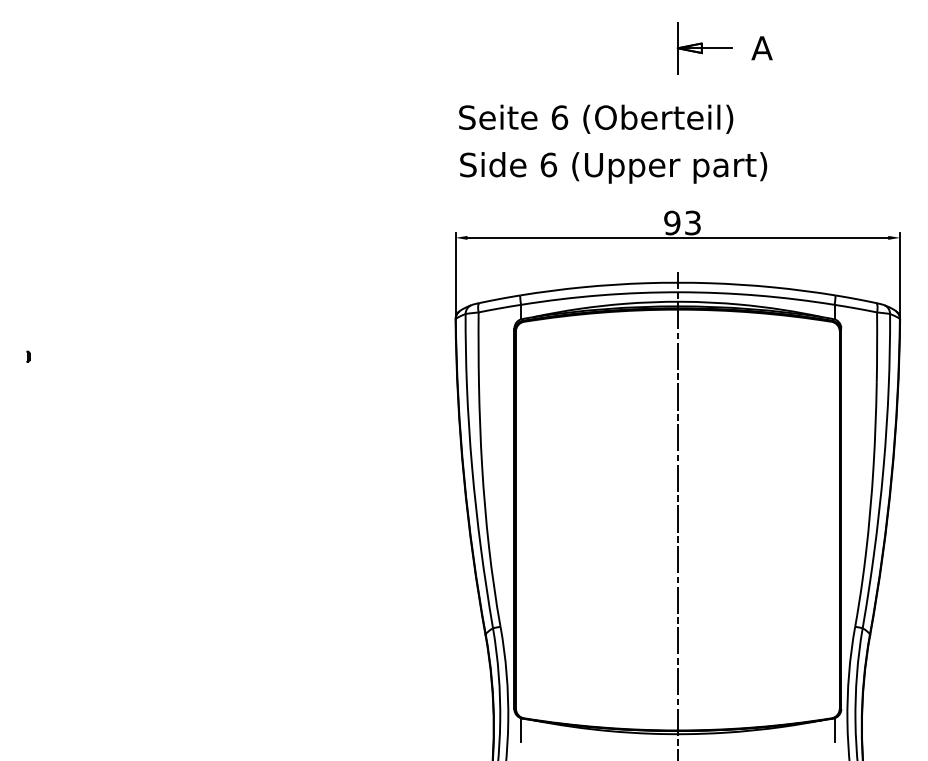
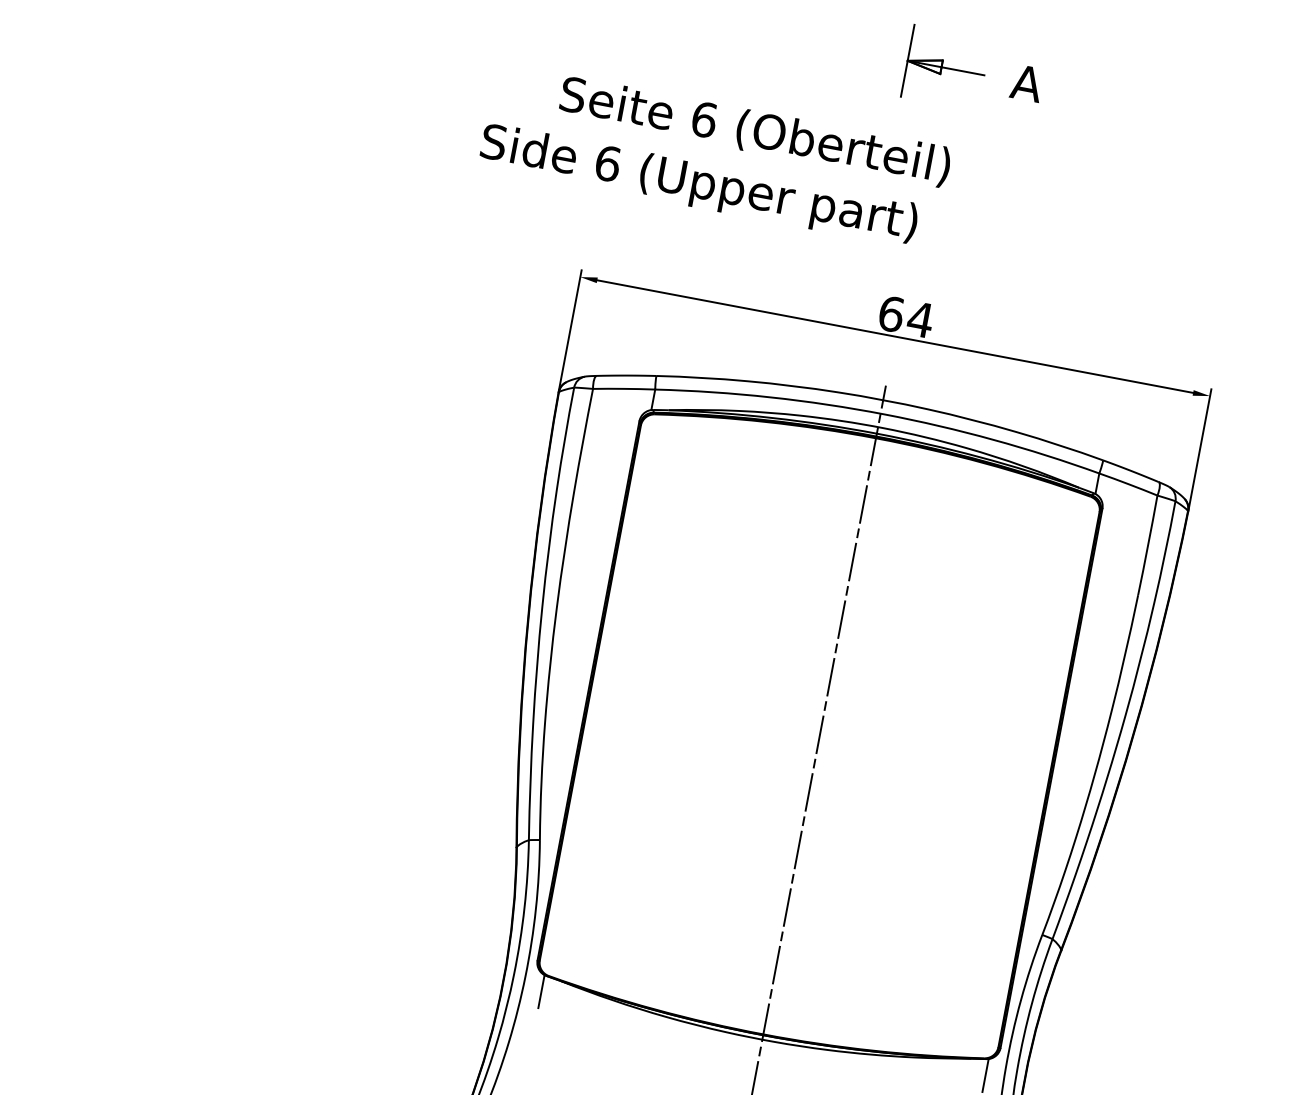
part: (724, 48) -> (973, 73), moved
text: (596, 118) -> (756, 130), moved
text: (613, 167) -> (698, 184), moved
text: (682, 222) -> (905, 316), 93 -> 64

